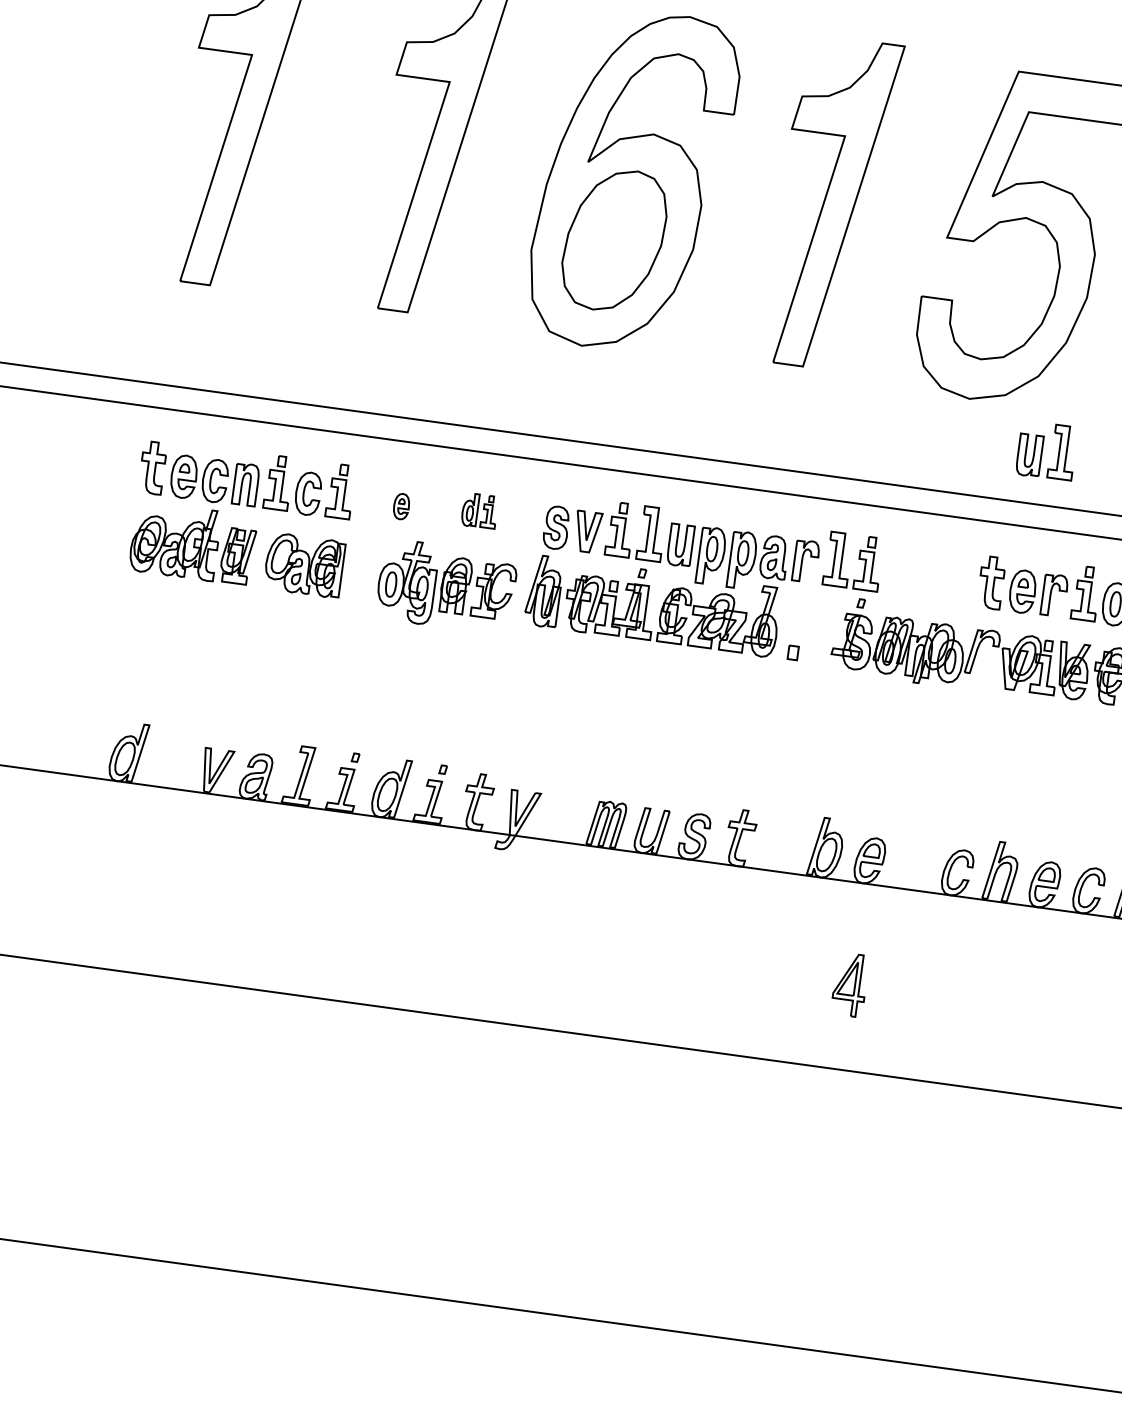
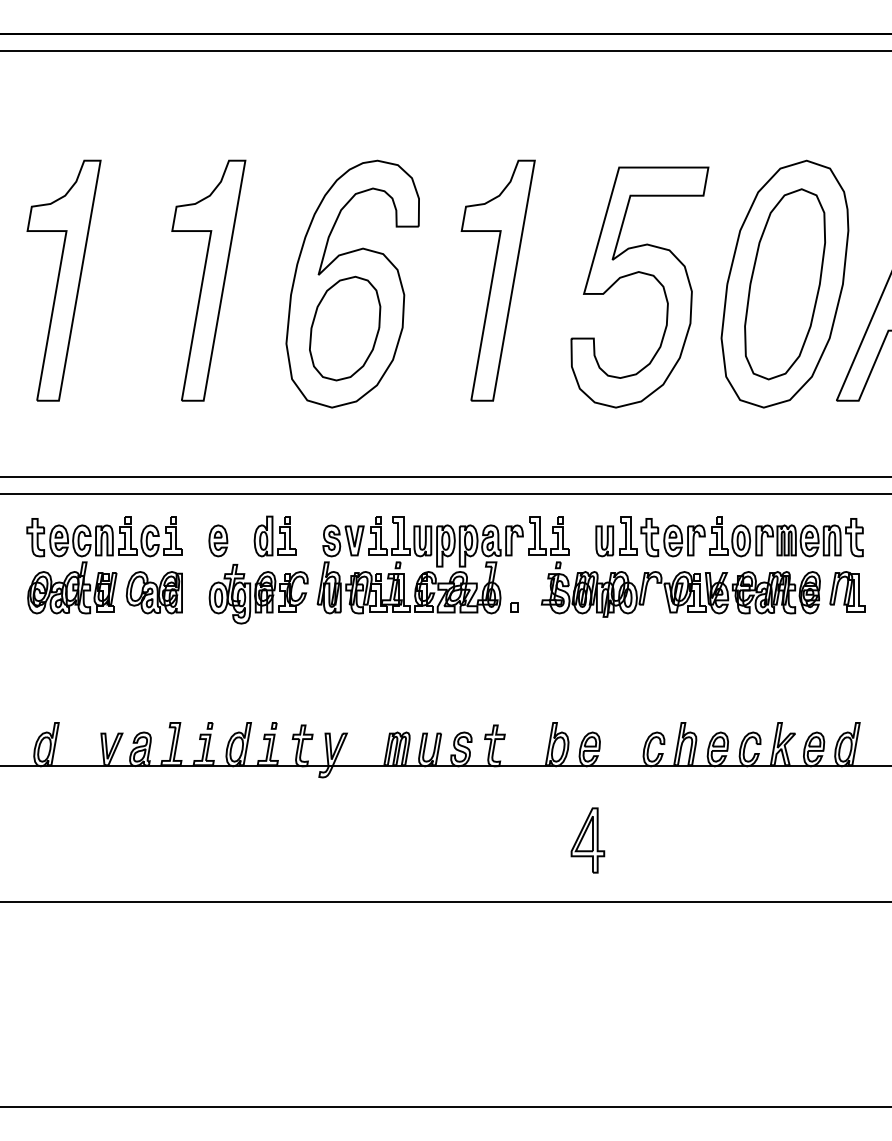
part: (1046, 451) -> (616, 536), moved
part: (401, 506) -> (218, 540), size x1.67
part: (479, 511) -> (274, 536), size x1.67
part: (849, 984) -> (587, 840), size x1.43

